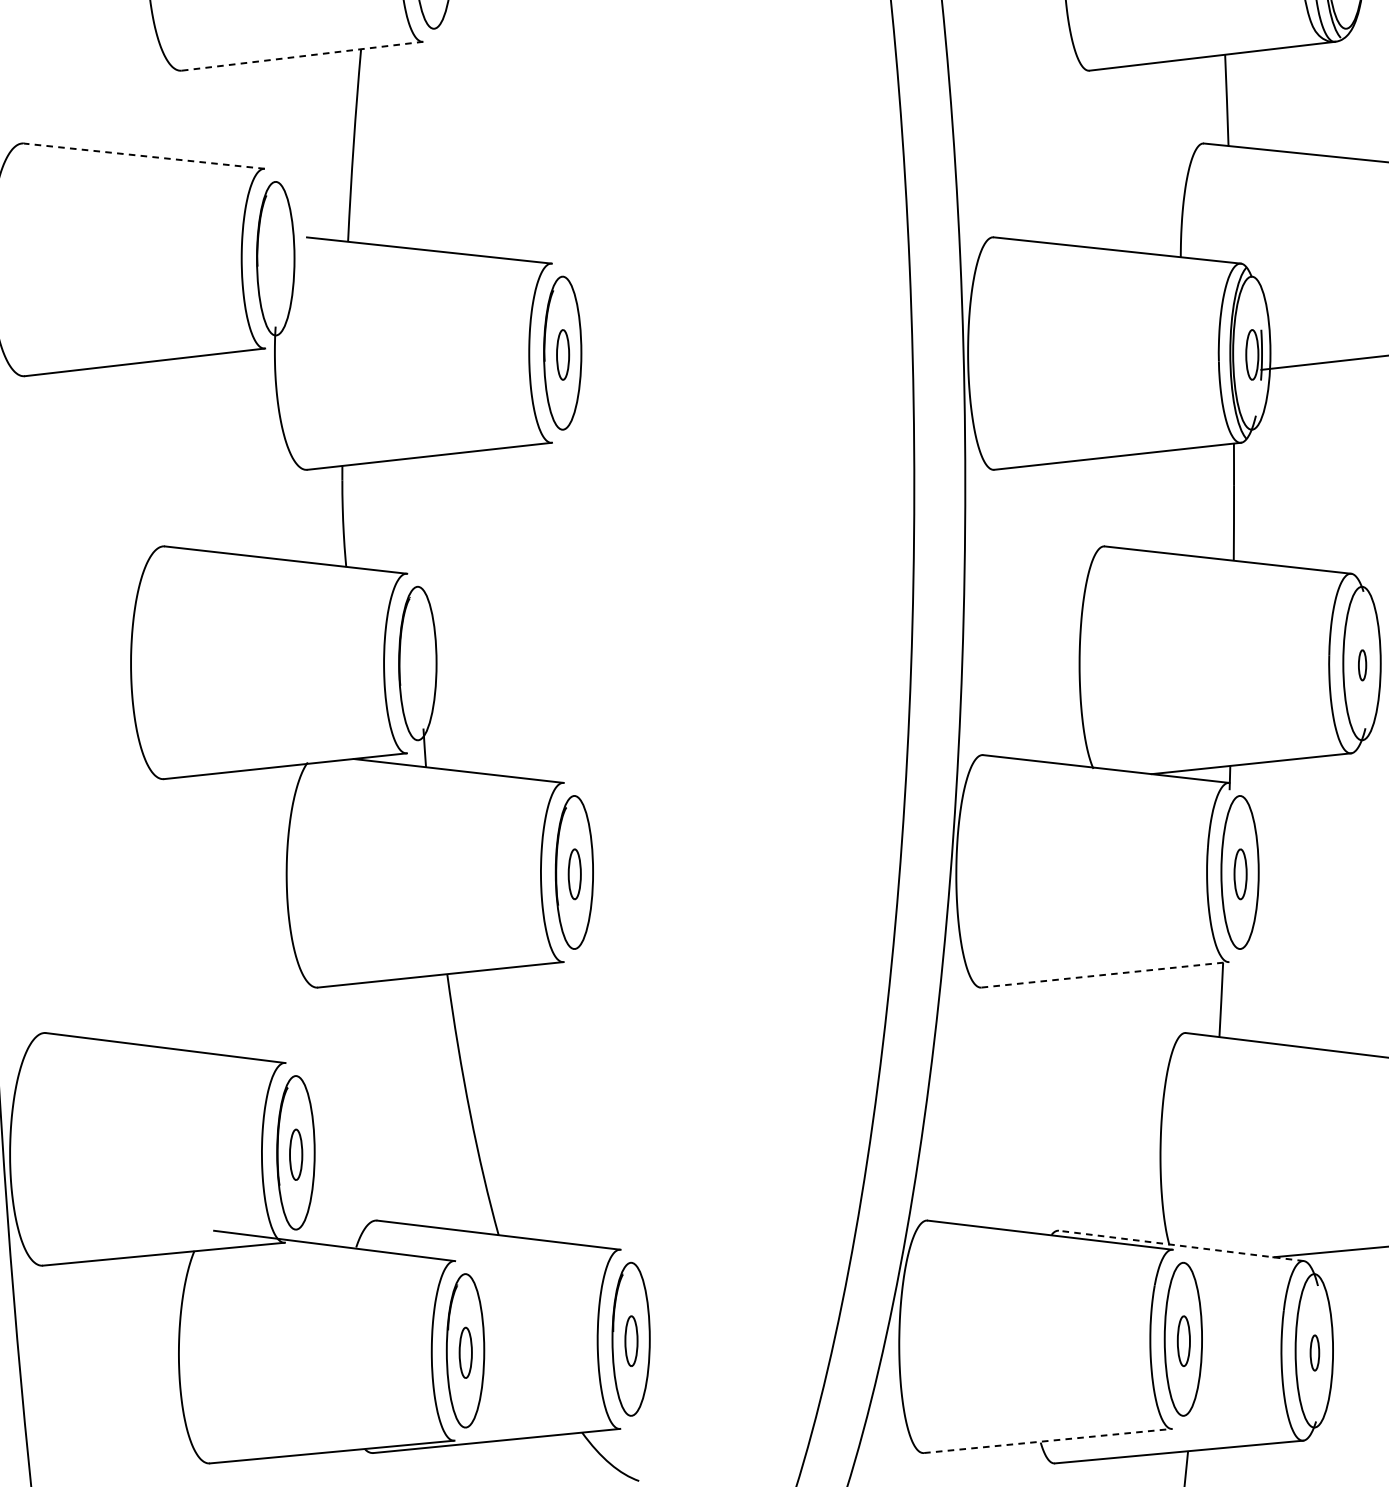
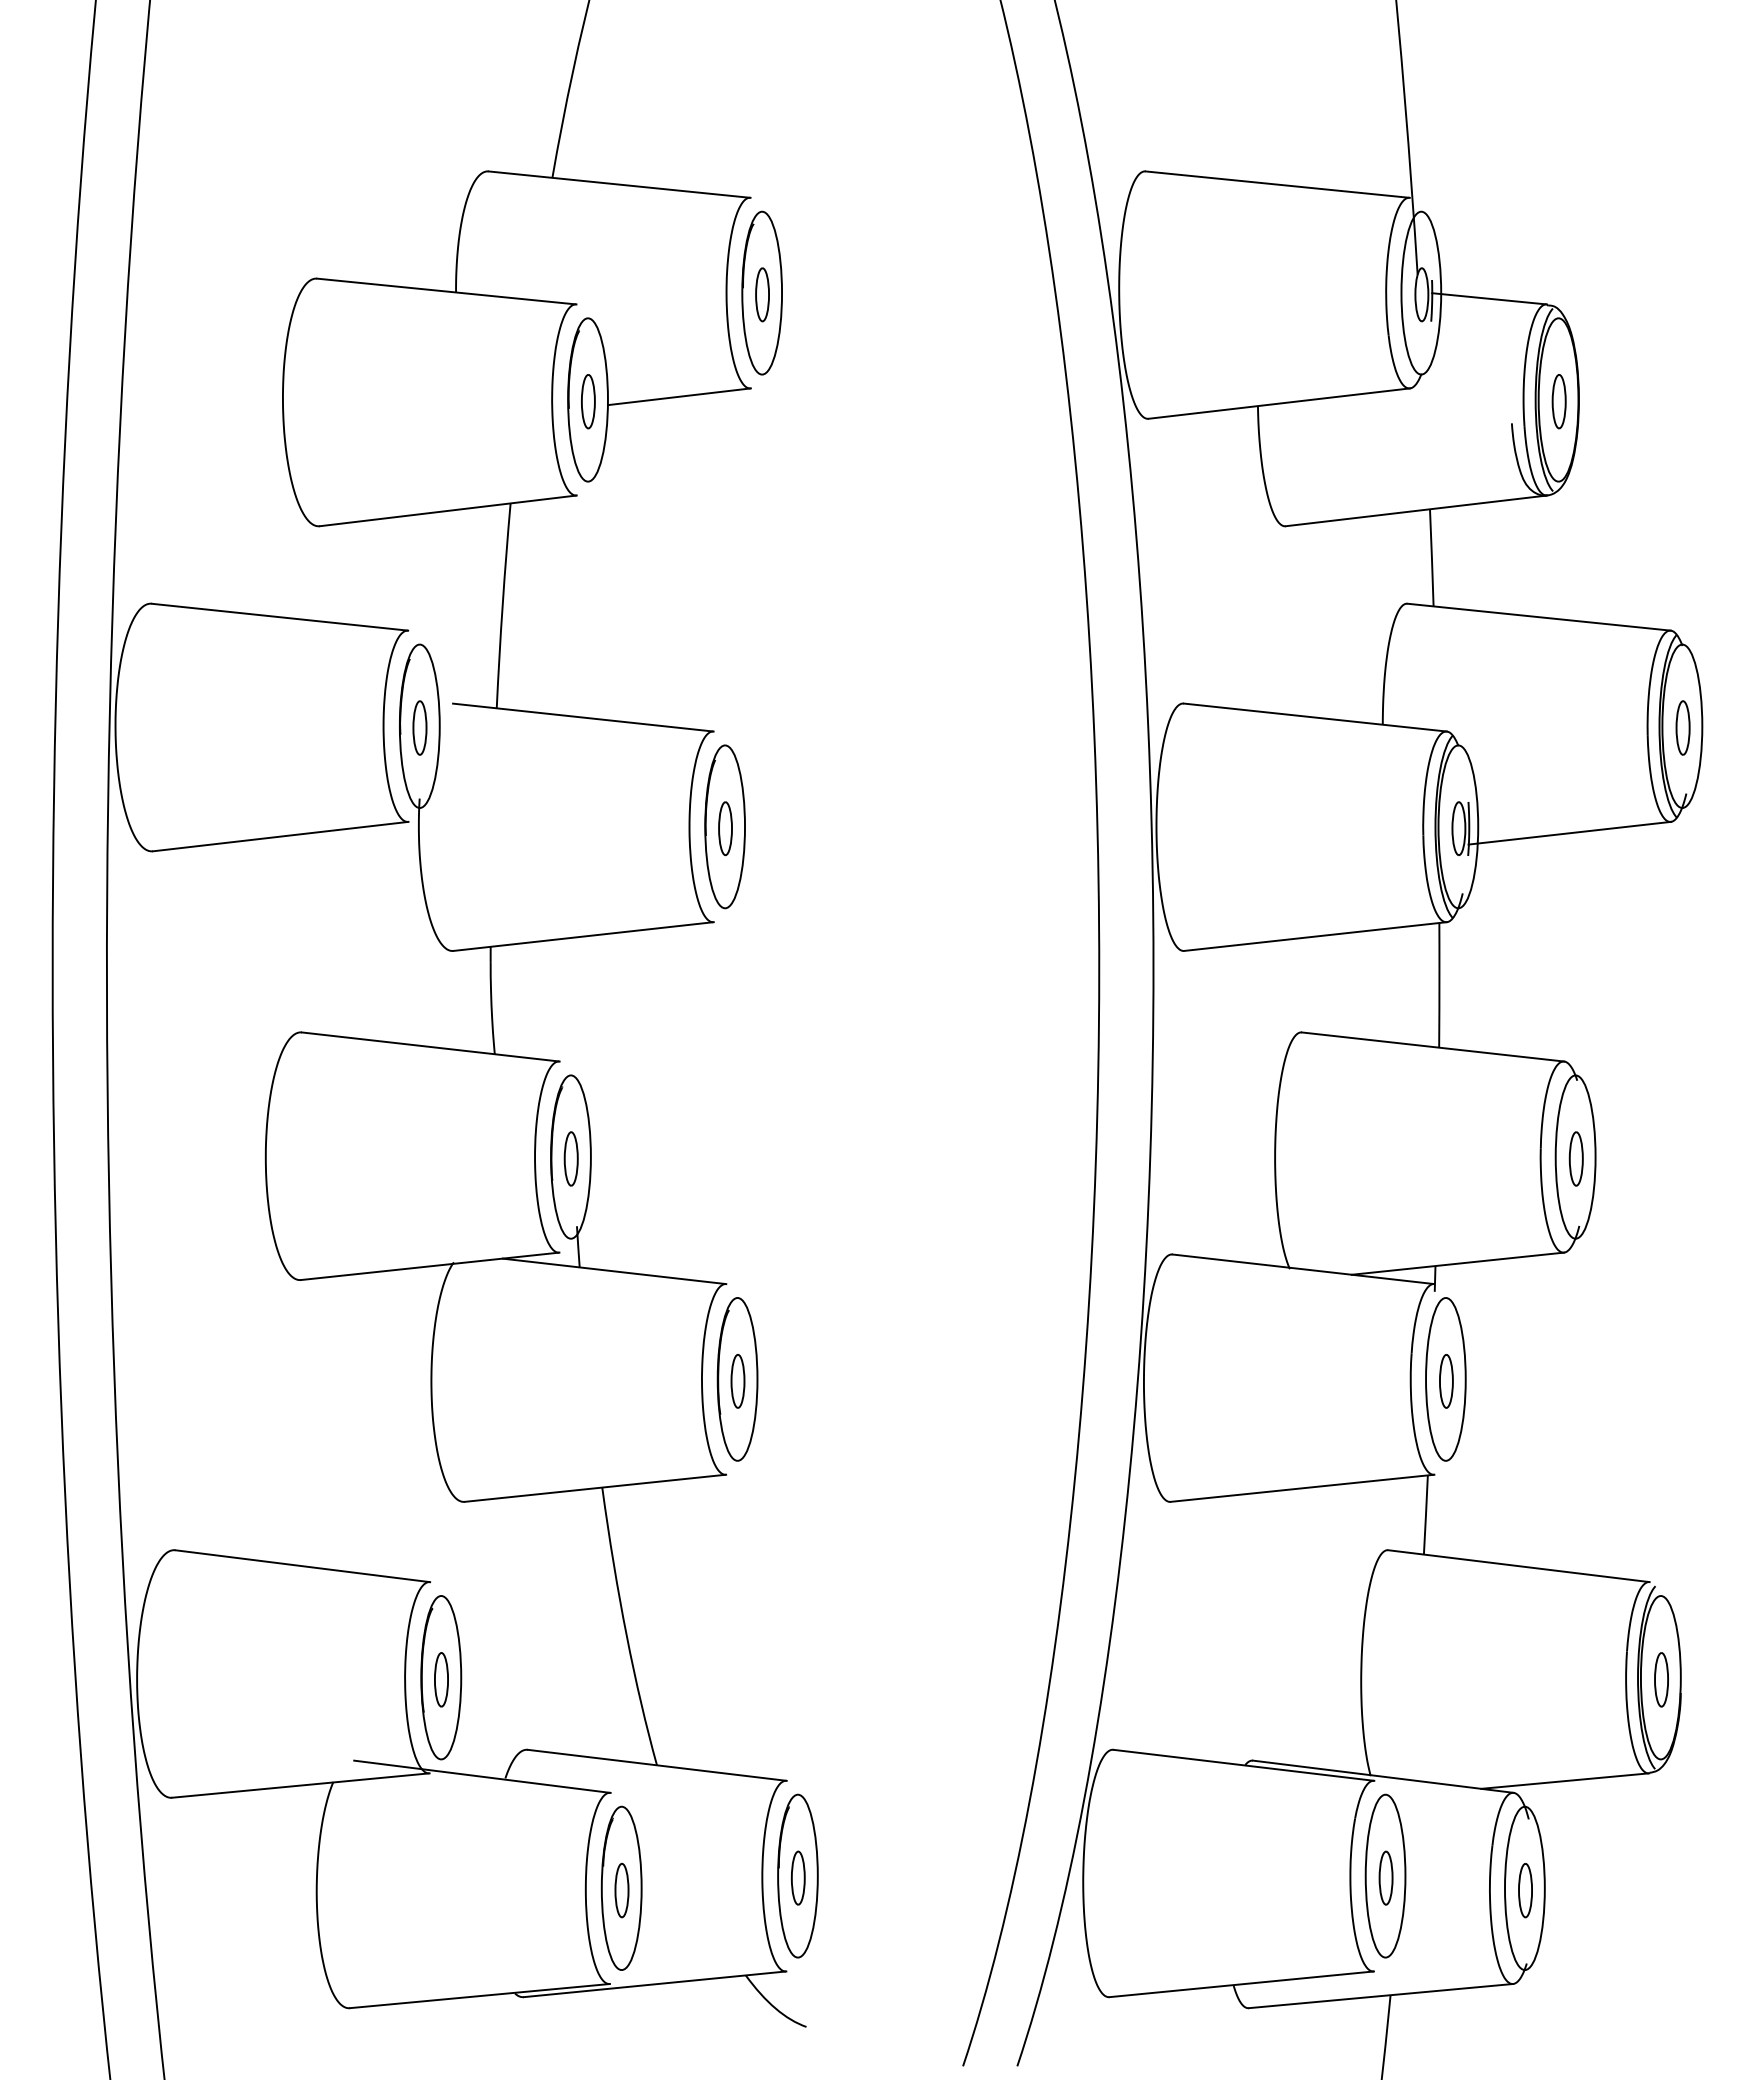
line: (302, 55) -> (448, 510), dashed -> solid
line: (144, 156) -> (280, 617), dashed -> solid
part: (275, 259) -> (419, 727), added
part: (417, 664) -> (570, 1158), added
part: (1361, 664) -> (1575, 1158), size x1.67
line: (1106, 975) -> (1303, 1488), dashed -> solid
line: (1181, 1245) -> (1383, 1776), dashed -> solid
part: (1314, 1352) -> (1525, 1890), size x1.43
line: (1048, 1441) -> (1241, 1984), dashed -> solid

